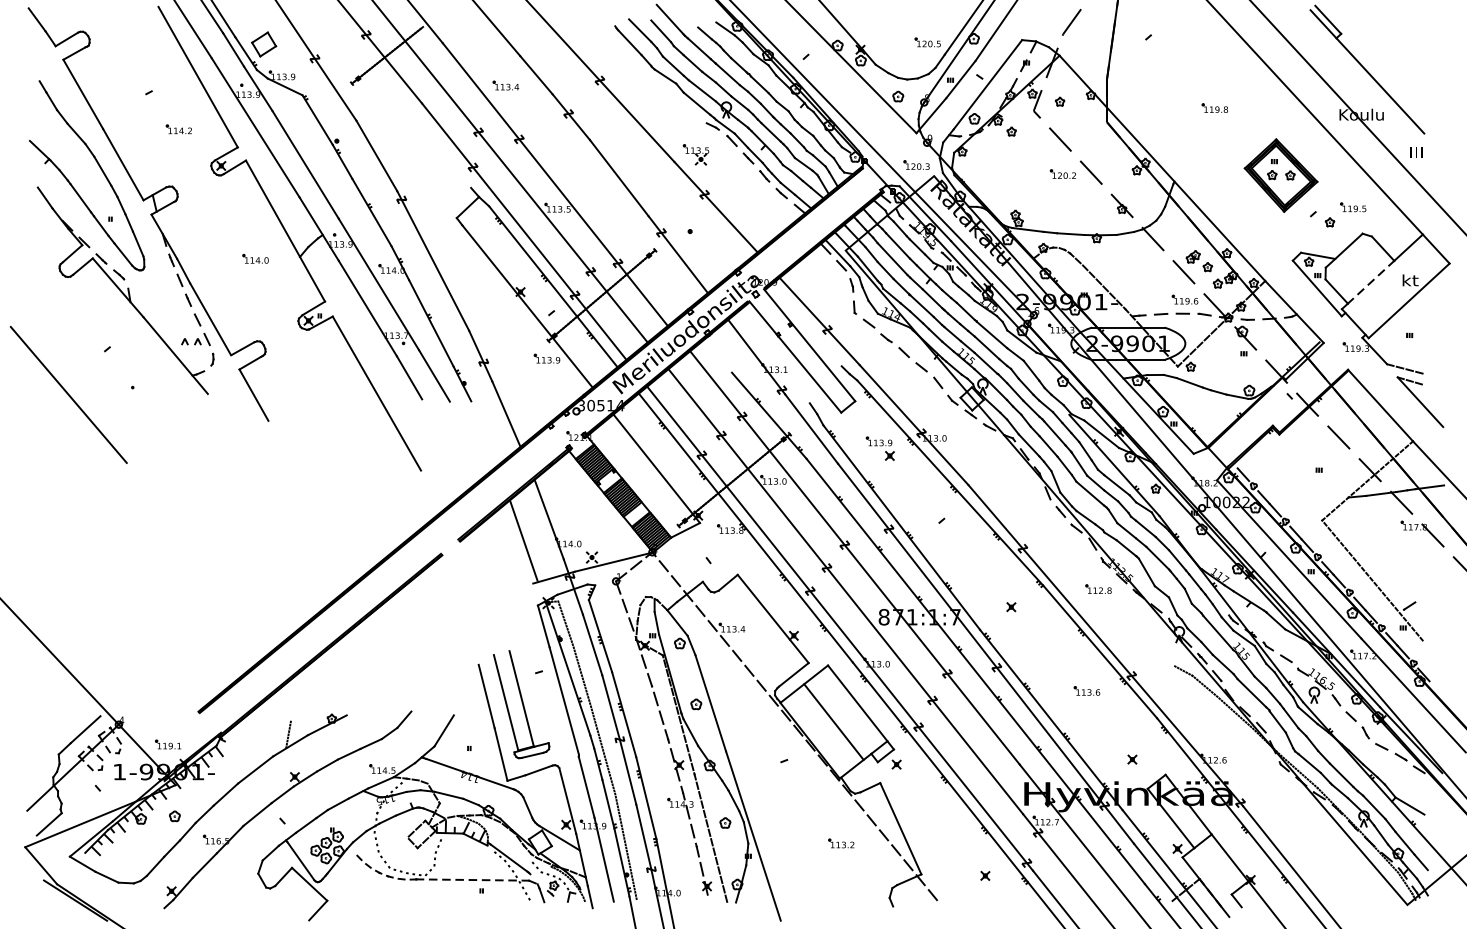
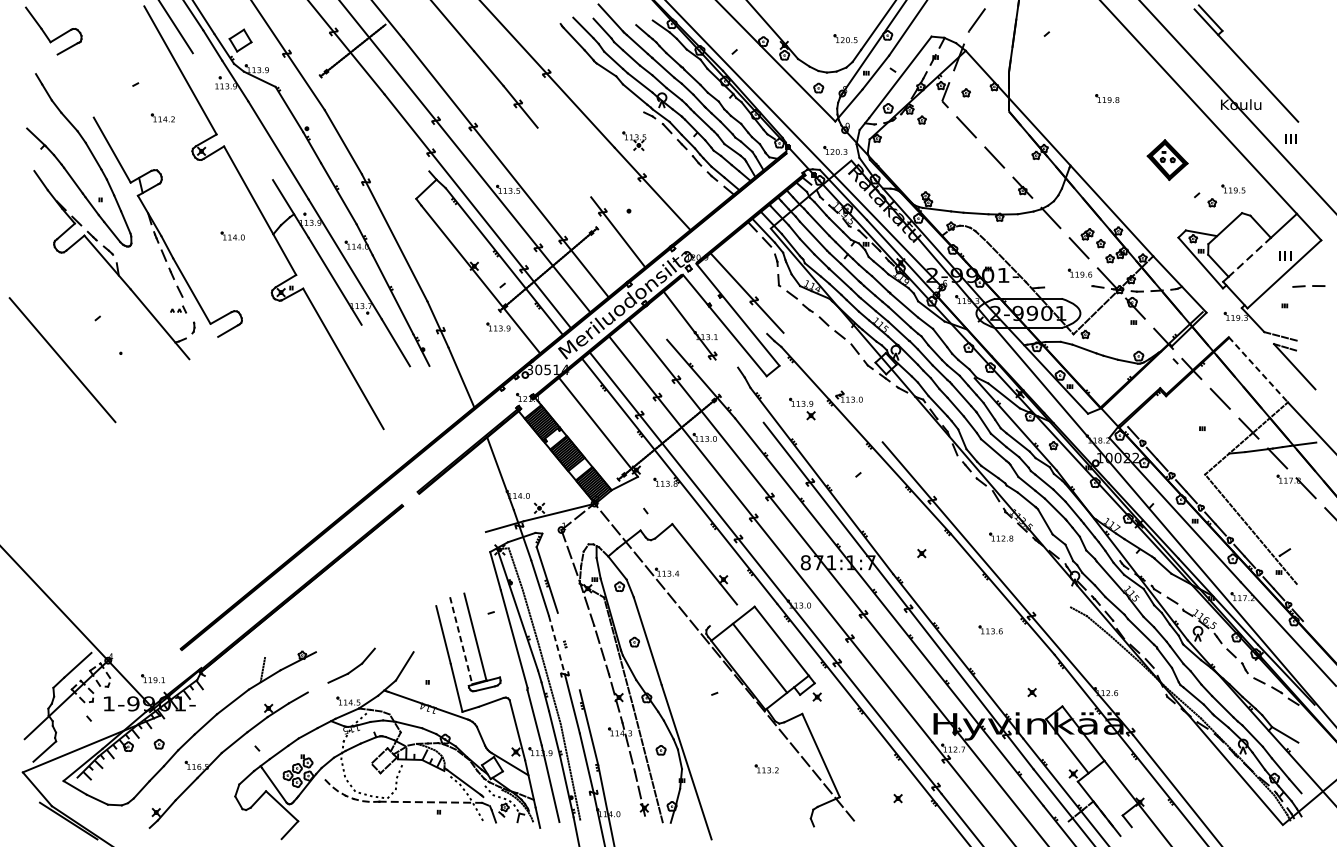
part: (505, 85) -> (460, 78), removed
line: (83, 93) -> (75, 85), removed
line: (255, 127) -> (232, 116), removed
part: (1062, 173) -> (968, 158), removed
part: (1280, 175) -> (1167, 160), size x0.6
line: (619, 178) -> (564, 162), removed
text: (1410, 280) -> (1285, 255), kt -> III
line: (1168, 313) -> (1305, 285), moved
part: (195, 339) -> (178, 309), size x0.6
line: (409, 377) -> (373, 344), removed
line: (253, 394) -> (230, 359), removed
line: (1380, 405) -> (1258, 369), solid -> dashed
line: (913, 425) -> (832, 387), removed
line: (811, 428) -> (739, 390), removed
line: (523, 540) -> (477, 492), removed
line: (793, 674) -> (723, 614), removed
line: (506, 703) -> (461, 641), solid -> dashed
line: (611, 708) -> (557, 645), solid -> dashed
line: (624, 714) -> (569, 651), removed
line: (348, 753) -> (317, 686), removed

